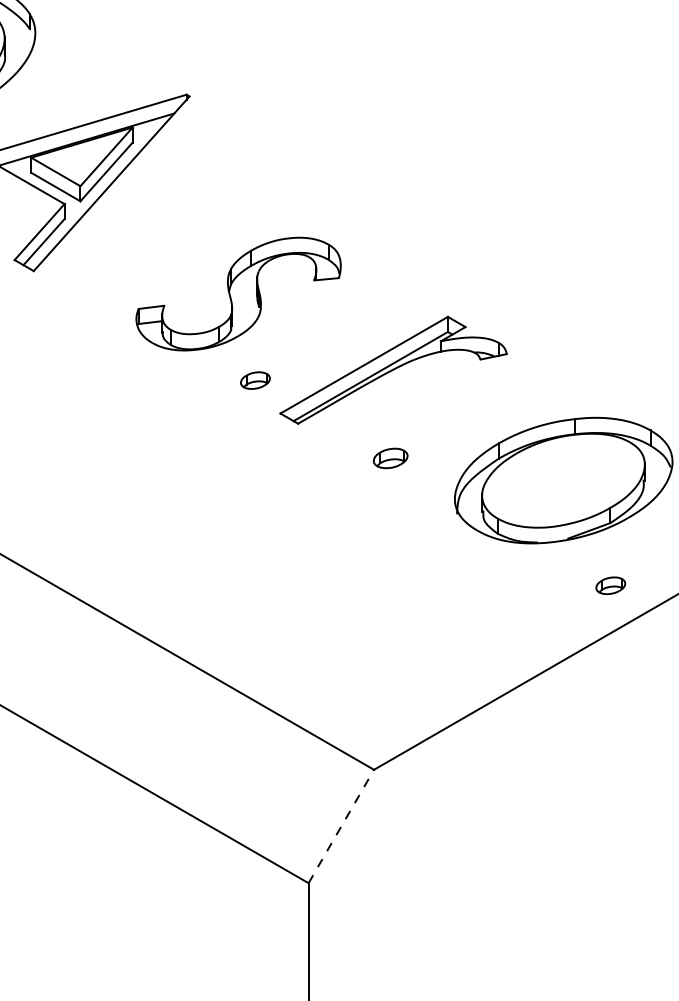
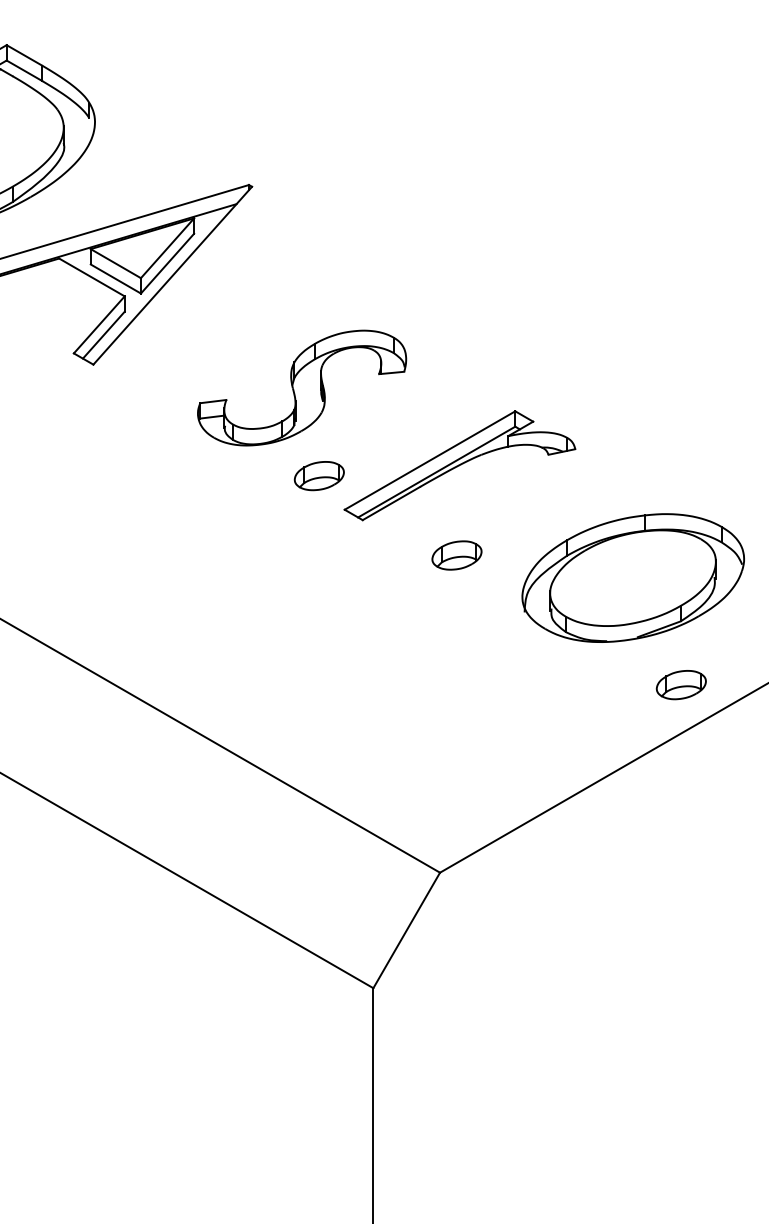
part: (254, 380) -> (318, 476), size x1.67
part: (390, 458) -> (456, 555), size x1.43
part: (610, 586) -> (680, 685), size x1.67
line: (341, 826) -> (406, 930), dashed -> solid

